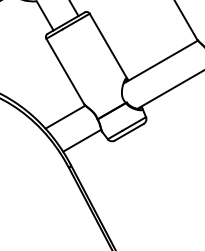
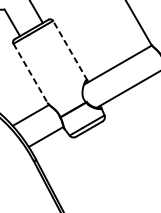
line: (108, 46) -> (70, 50), solid -> dashed
line: (65, 71) -> (30, 73), solid -> dashed

